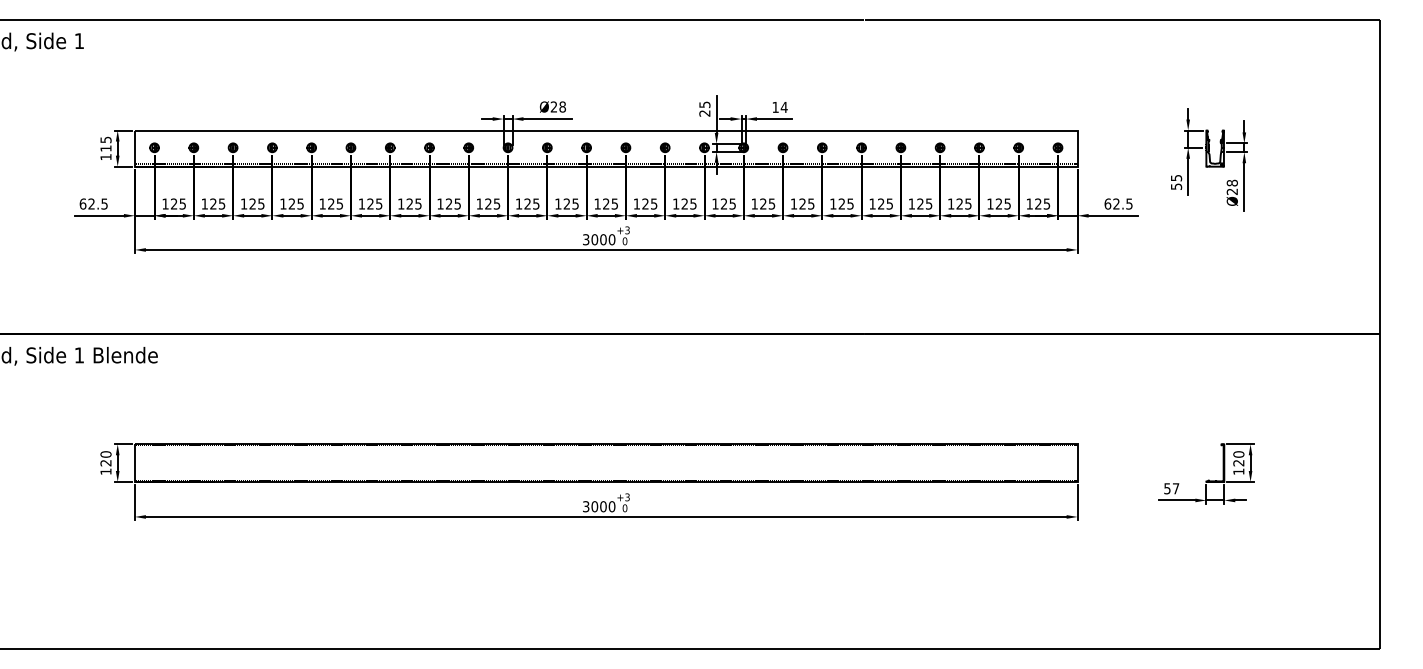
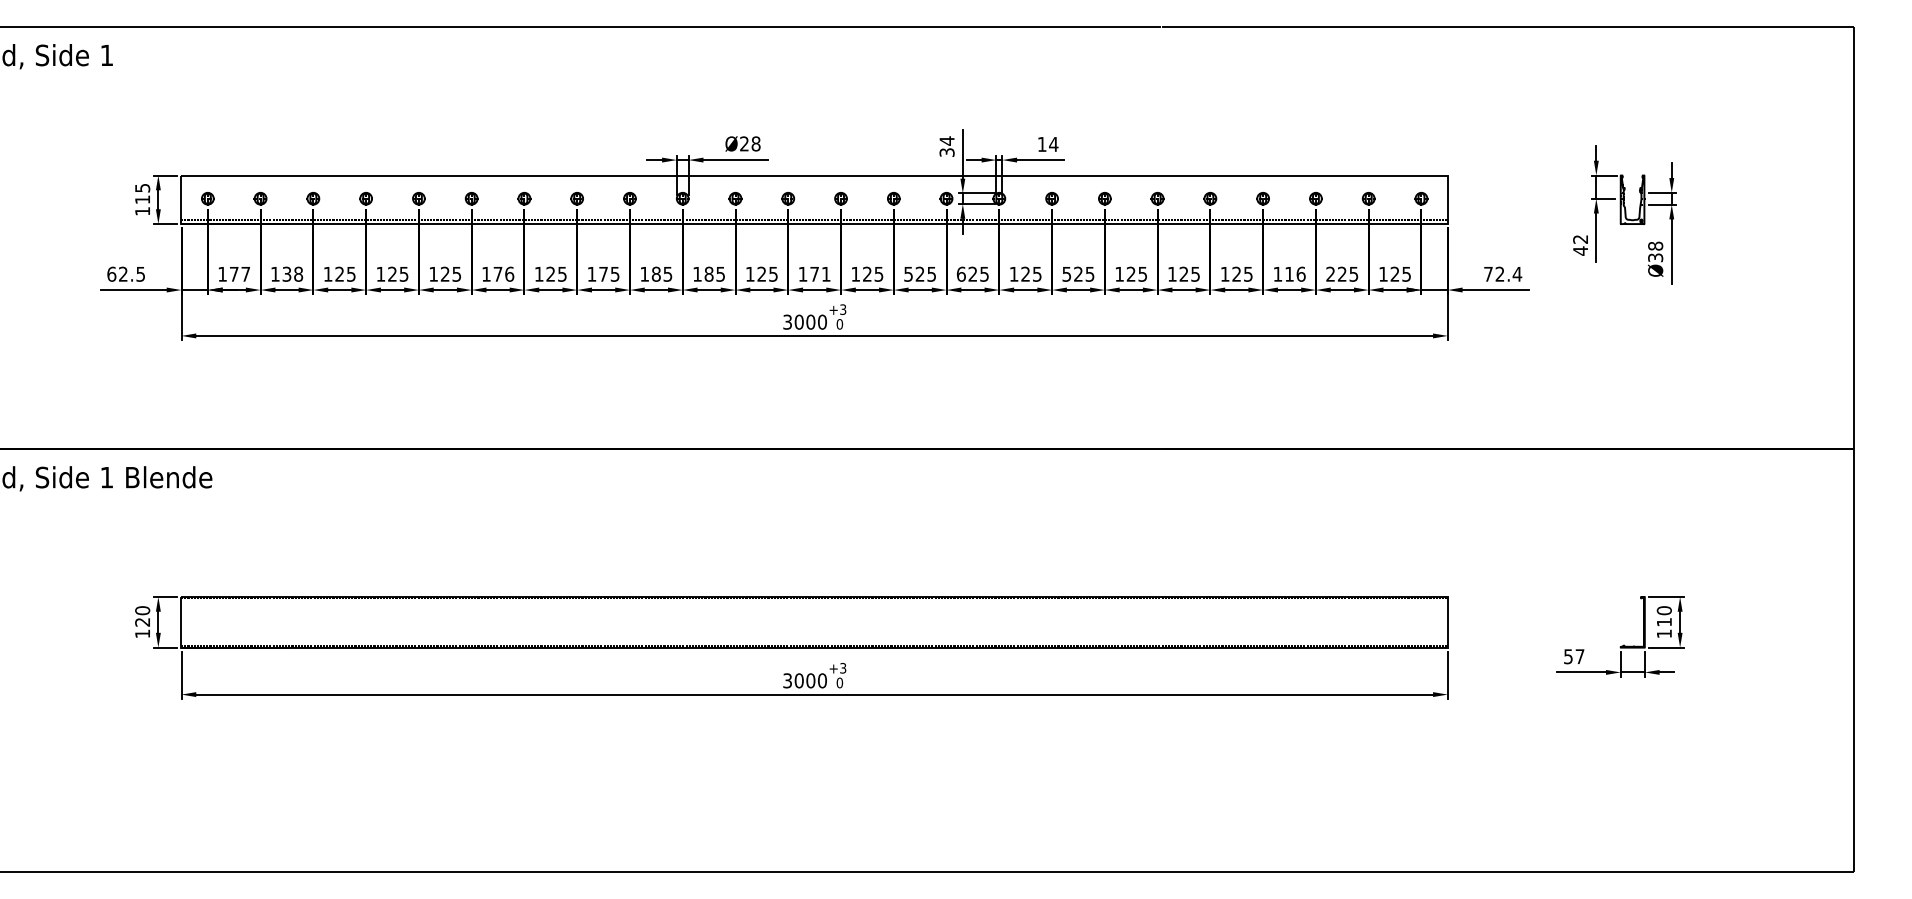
text: (704, 108) -> (946, 145), 25 -> 34
text: (1176, 182) -> (1580, 245), 55 -> 42
text: (1232, 191) -> (1655, 257), Ø28 -> Ø38
text: (178, 203) -> (240, 273), 125 -> 177
text: (217, 203) -> (292, 273), 125 -> 138
text: (374, 203) -> (503, 273), 125 -> 176
text: (448, 203) -> (602, 273), 125 -> 175
text: (488, 203) -> (656, 273), 125 -> 185
text: (527, 203) -> (708, 273), 125 -> 185
text: (610, 203) -> (820, 273), 125 -> 171
text: (676, 203) -> (908, 273), 125 -> 525
text: (715, 203) -> (961, 273), 125 -> 625
text: (793, 203) -> (1066, 273), 125 -> 525
text: (963, 203) -> (1294, 273), 125 -> 116
text: (990, 203) -> (1330, 273), 125 -> 225
text: (1118, 203) -> (1502, 273), 62.5 -> 72.4
text: (1238, 463) -> (1663, 622), 120 -> 110

